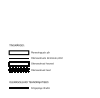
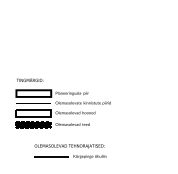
part: (29, 84) -> (70, 150), moved

